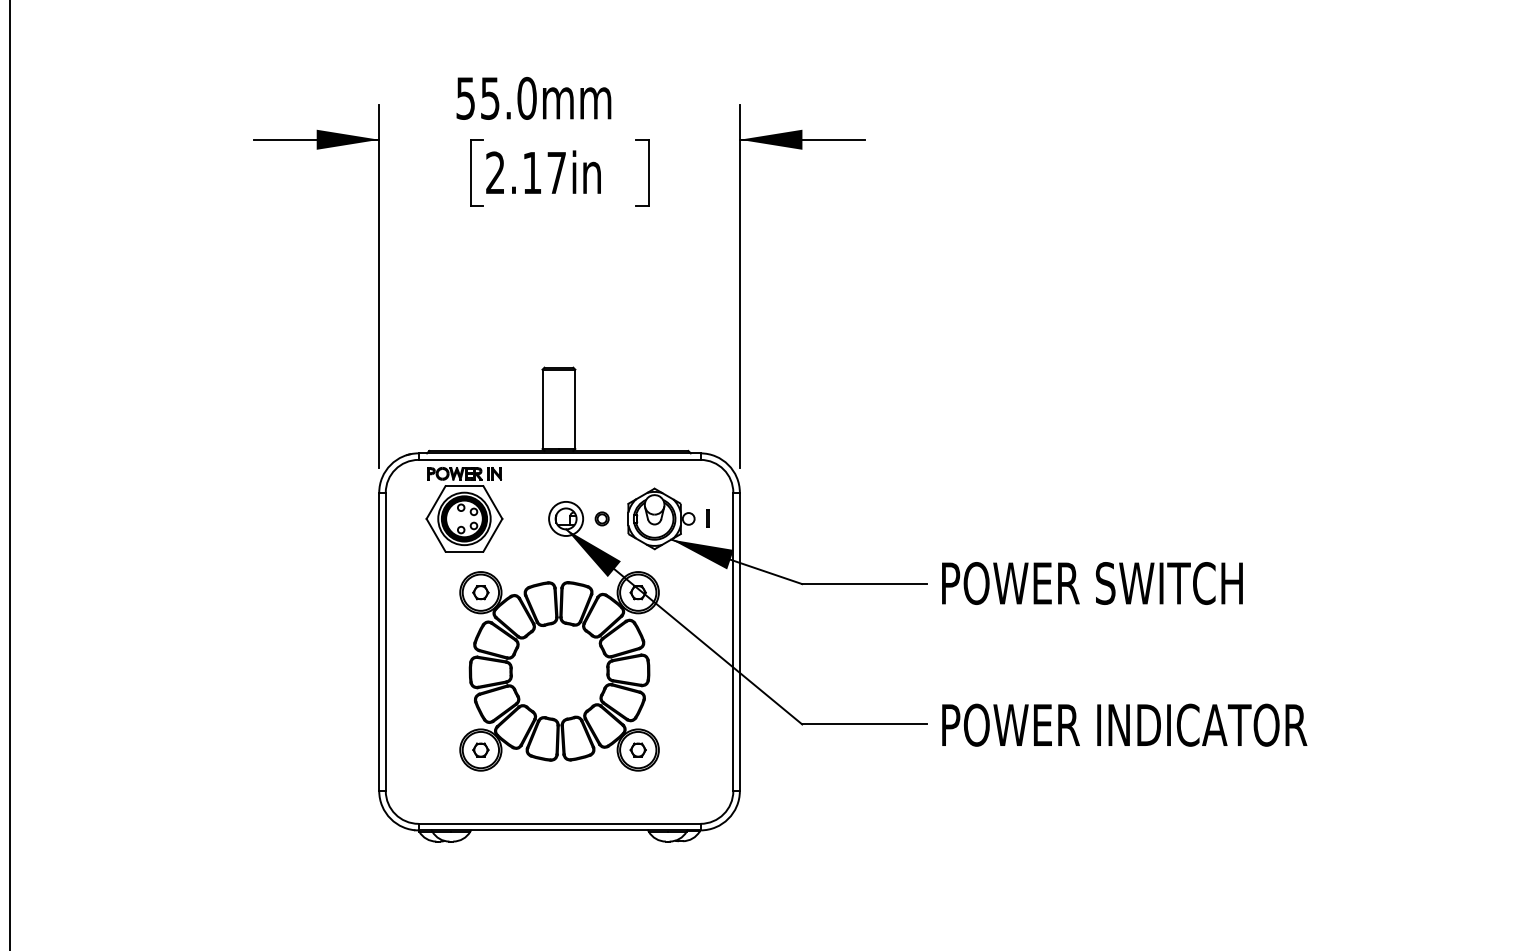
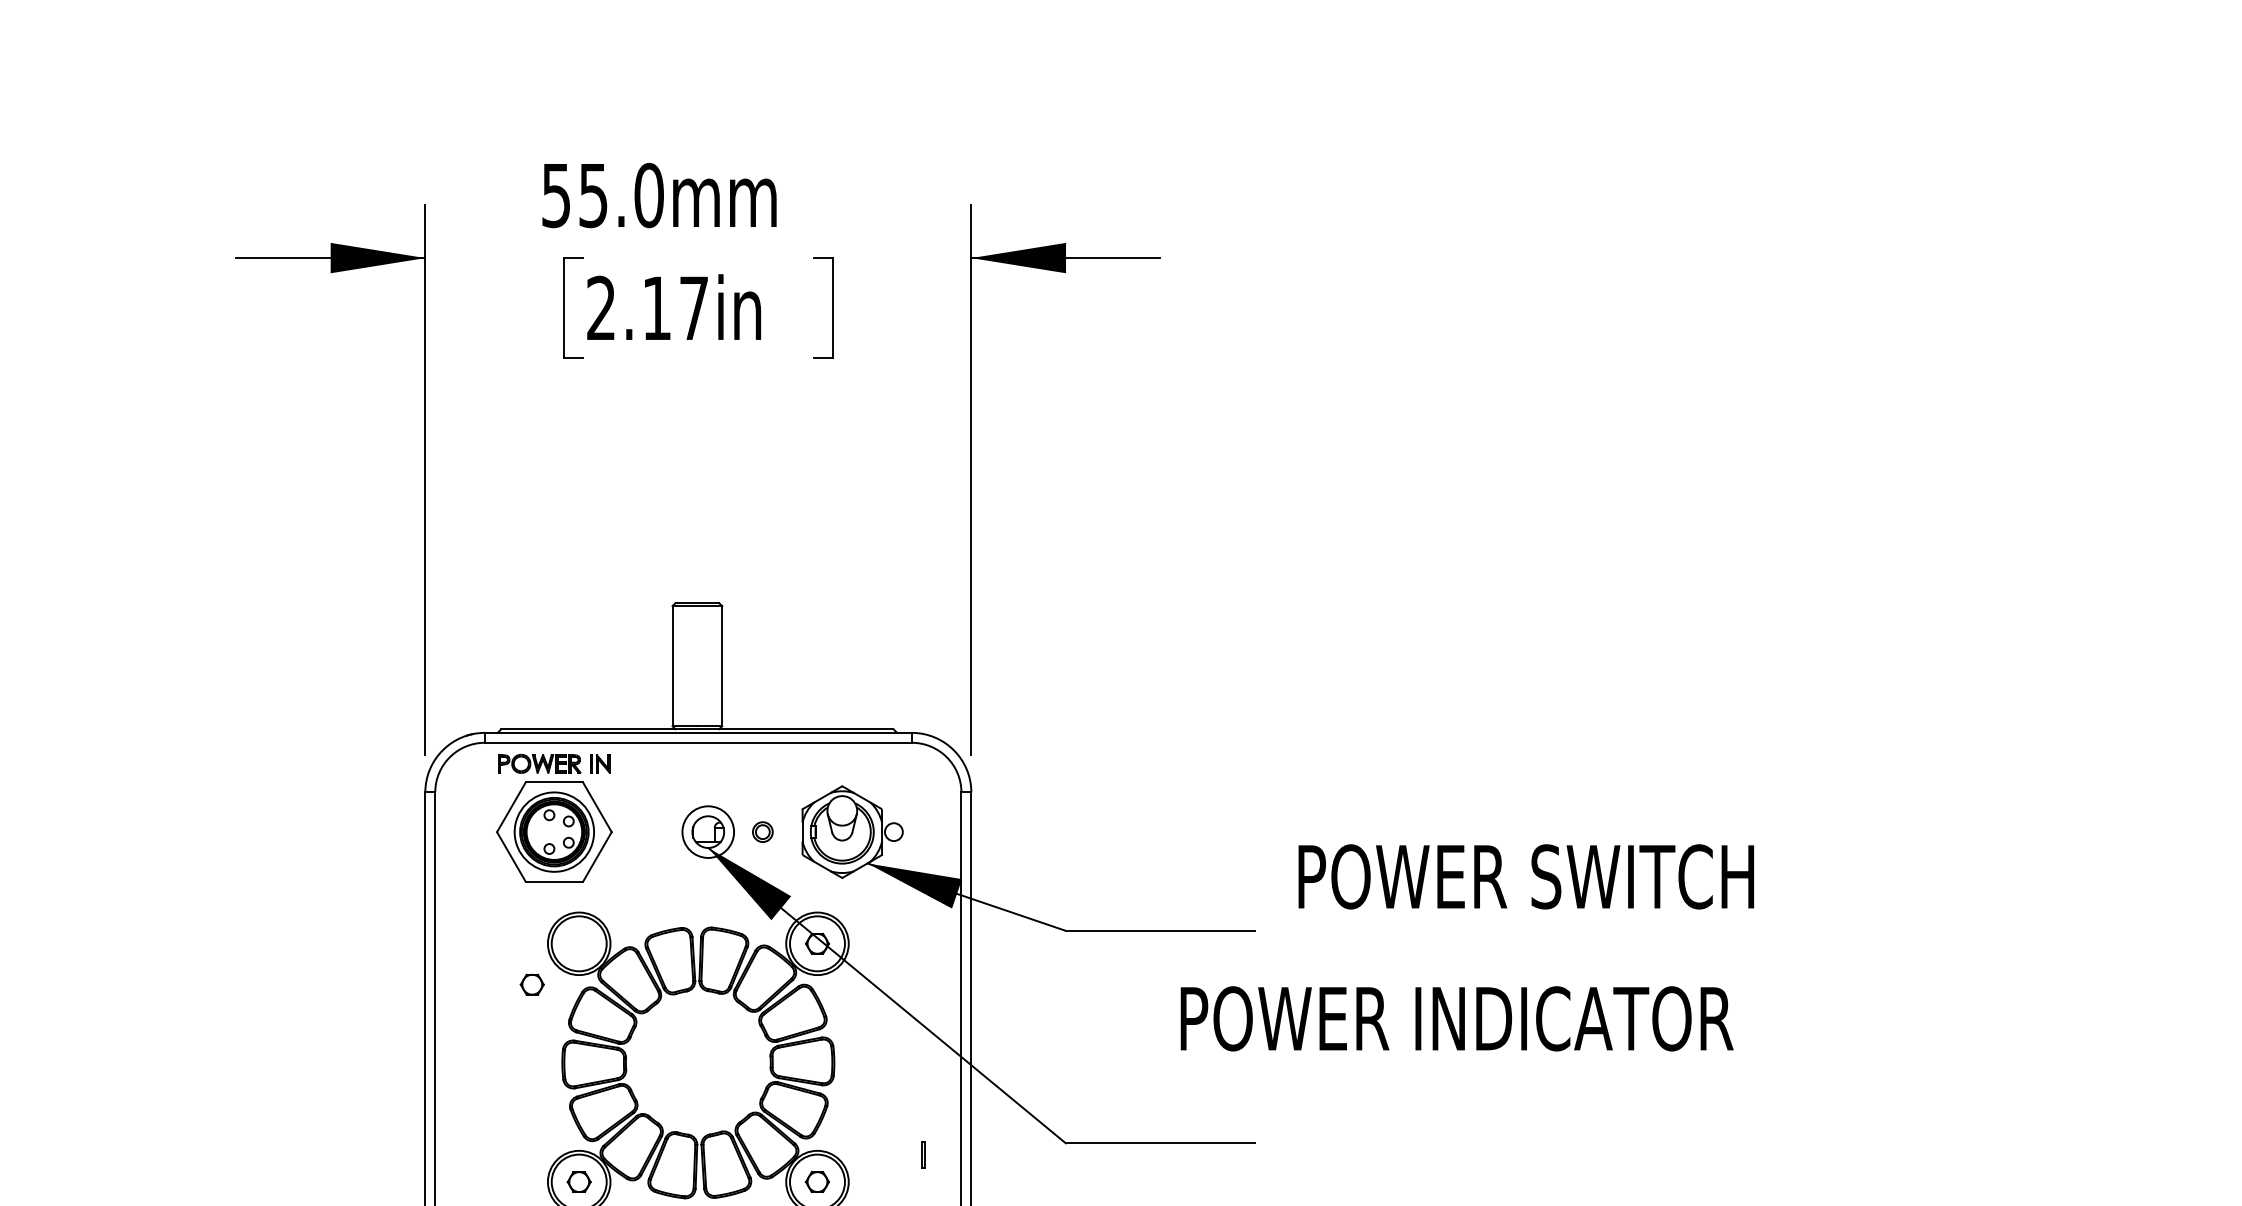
line: (707, 518) -> (922, 1153), moved
text: (1092, 583) -> (1526, 876), moved
part: (480, 592) -> (531, 984), moved
text: (1124, 724) -> (1456, 1017), moved

